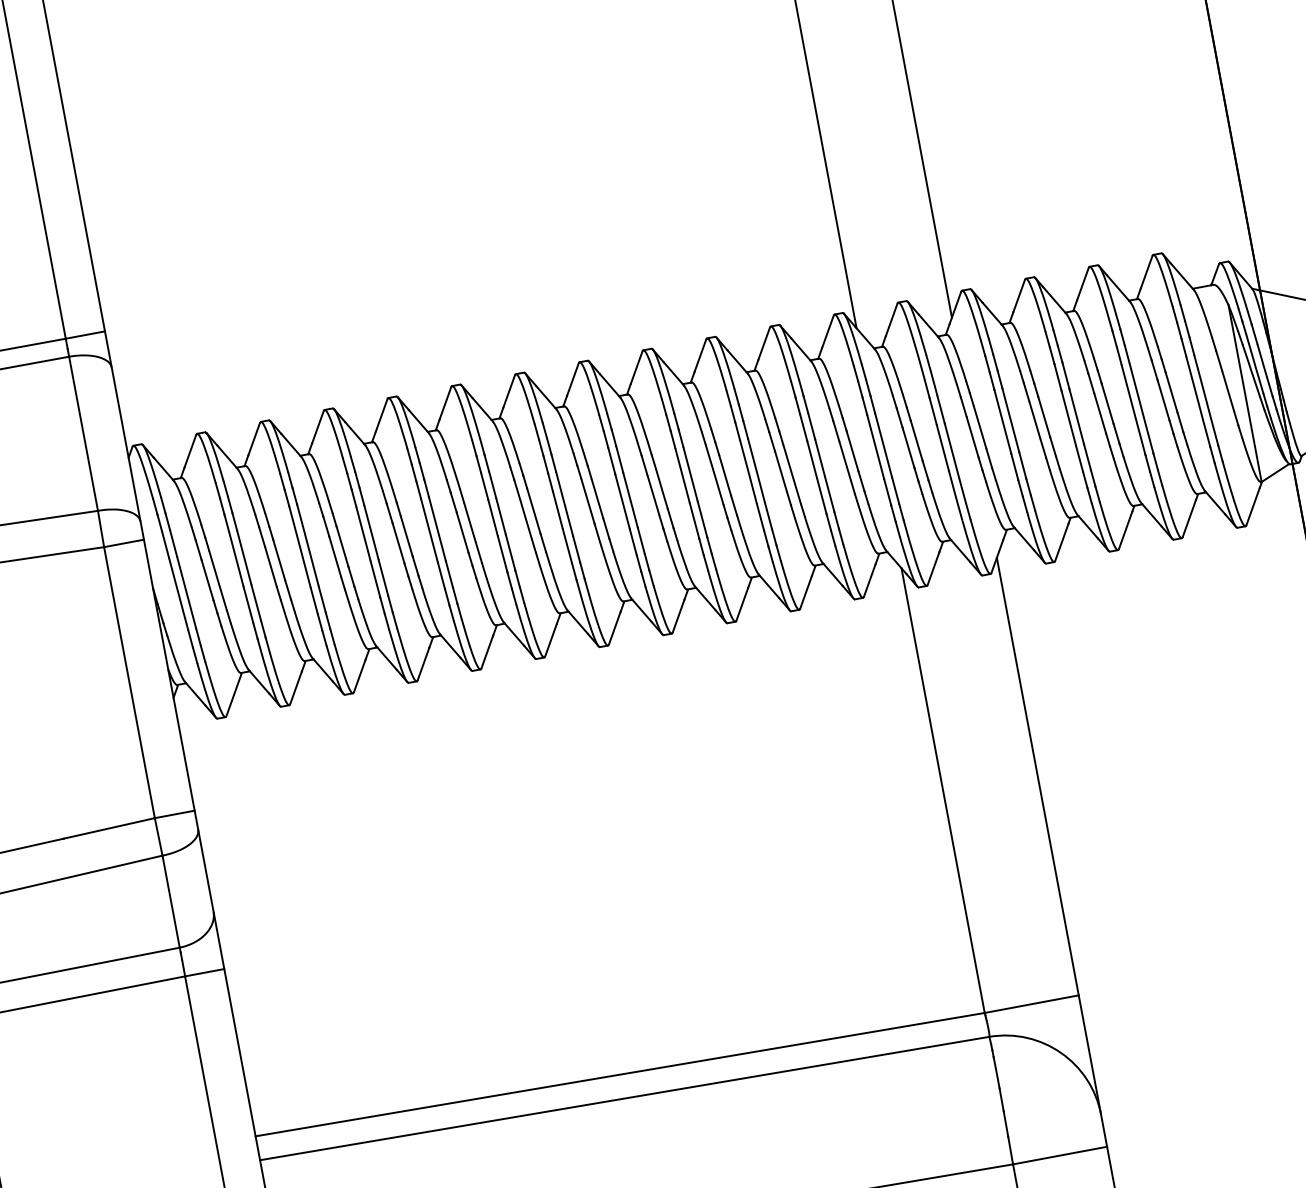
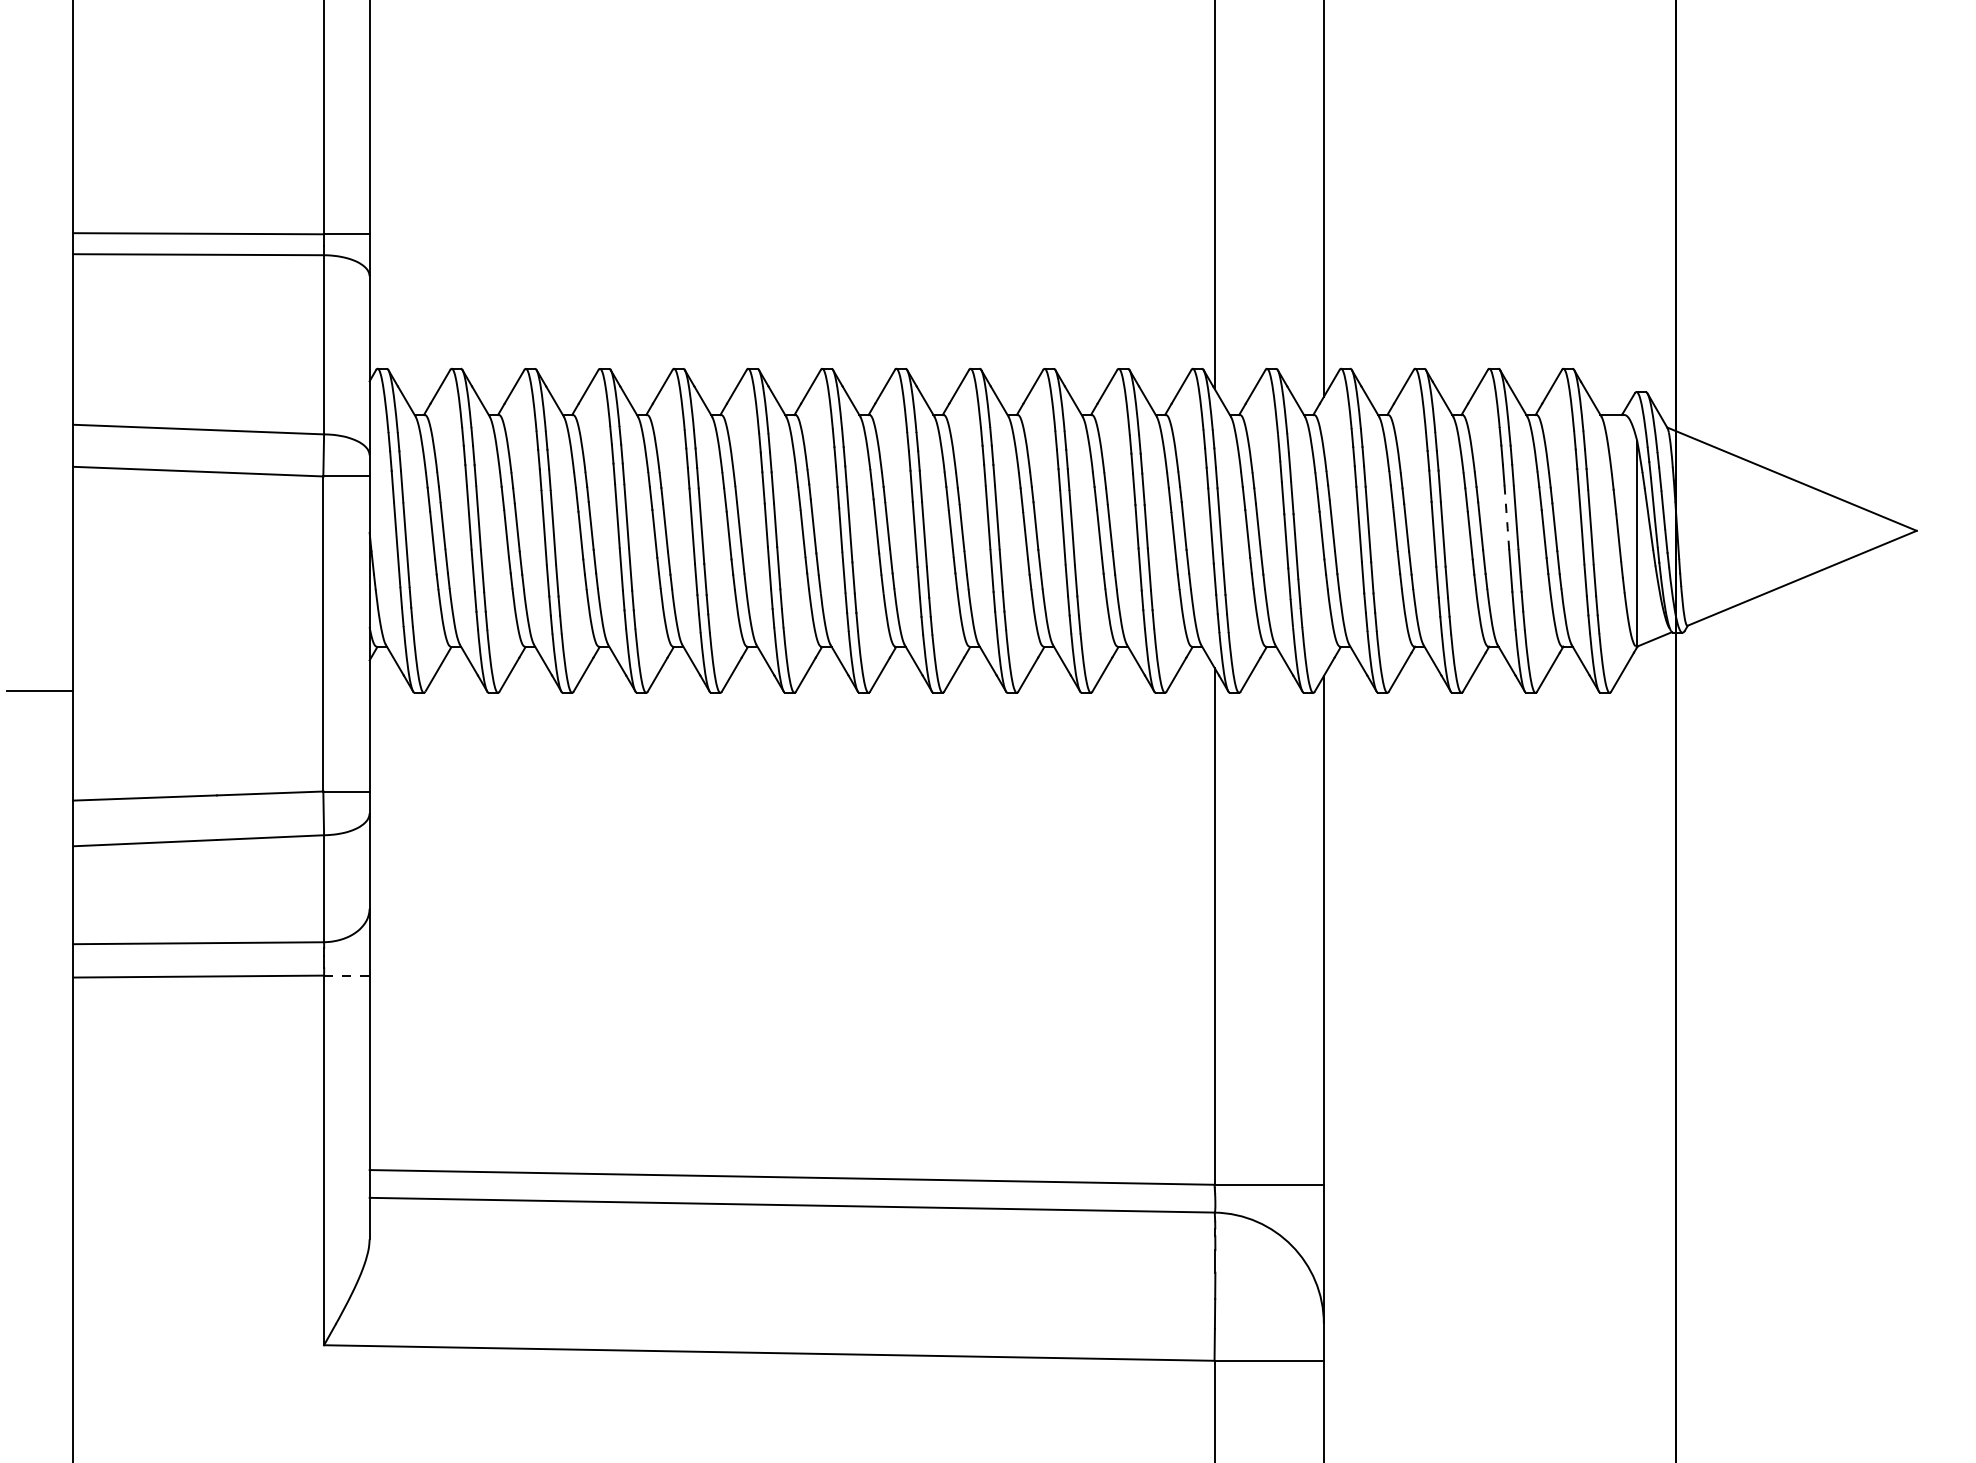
line: (1128, 392) -> (1506, 518), solid -> dashed
line: (204, 972) -> (346, 975), solid -> dashed

